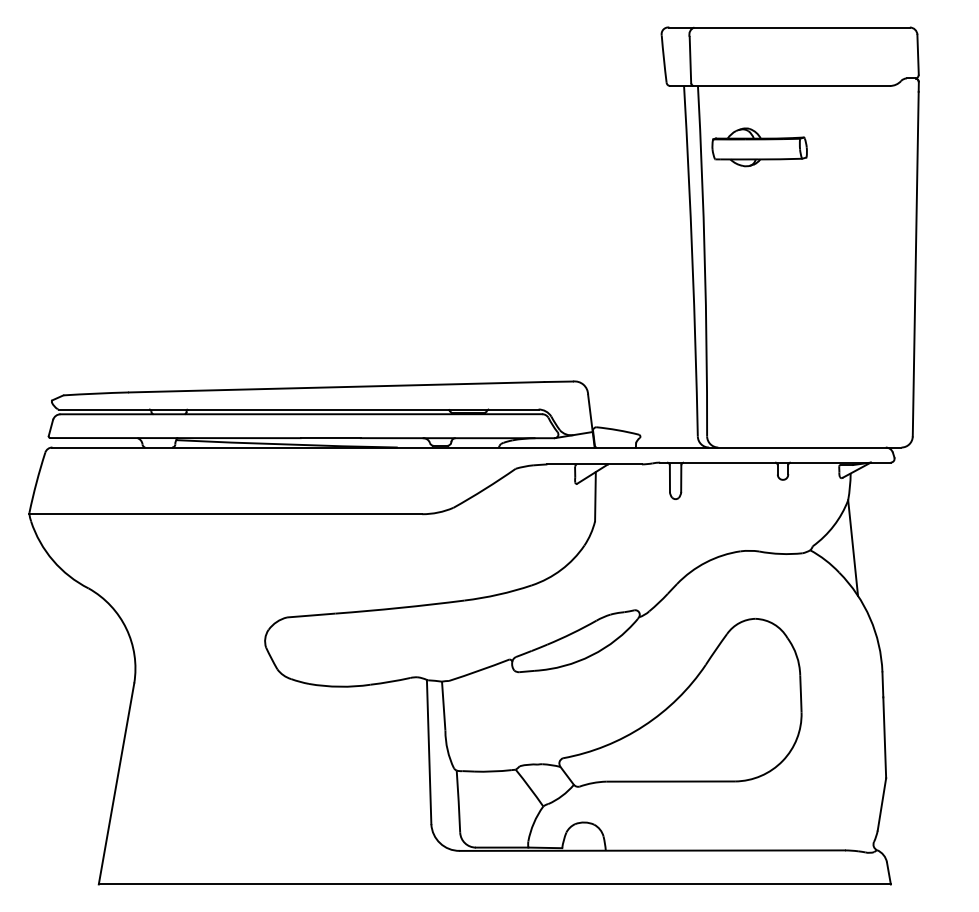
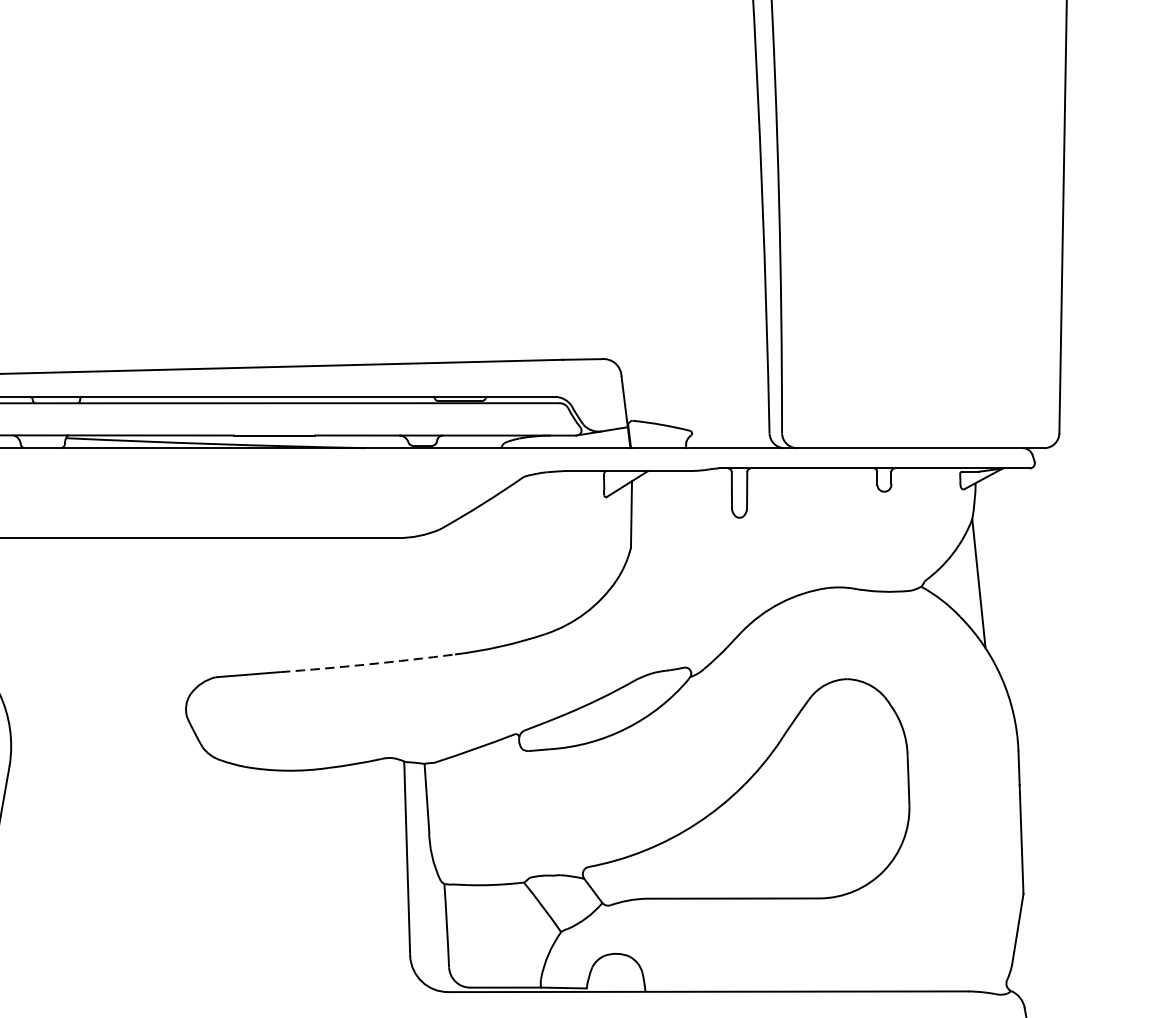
part: (759, 147) -> (852, 43), removed
arc: (400, 607) -> (368, 663), solid -> dashed

